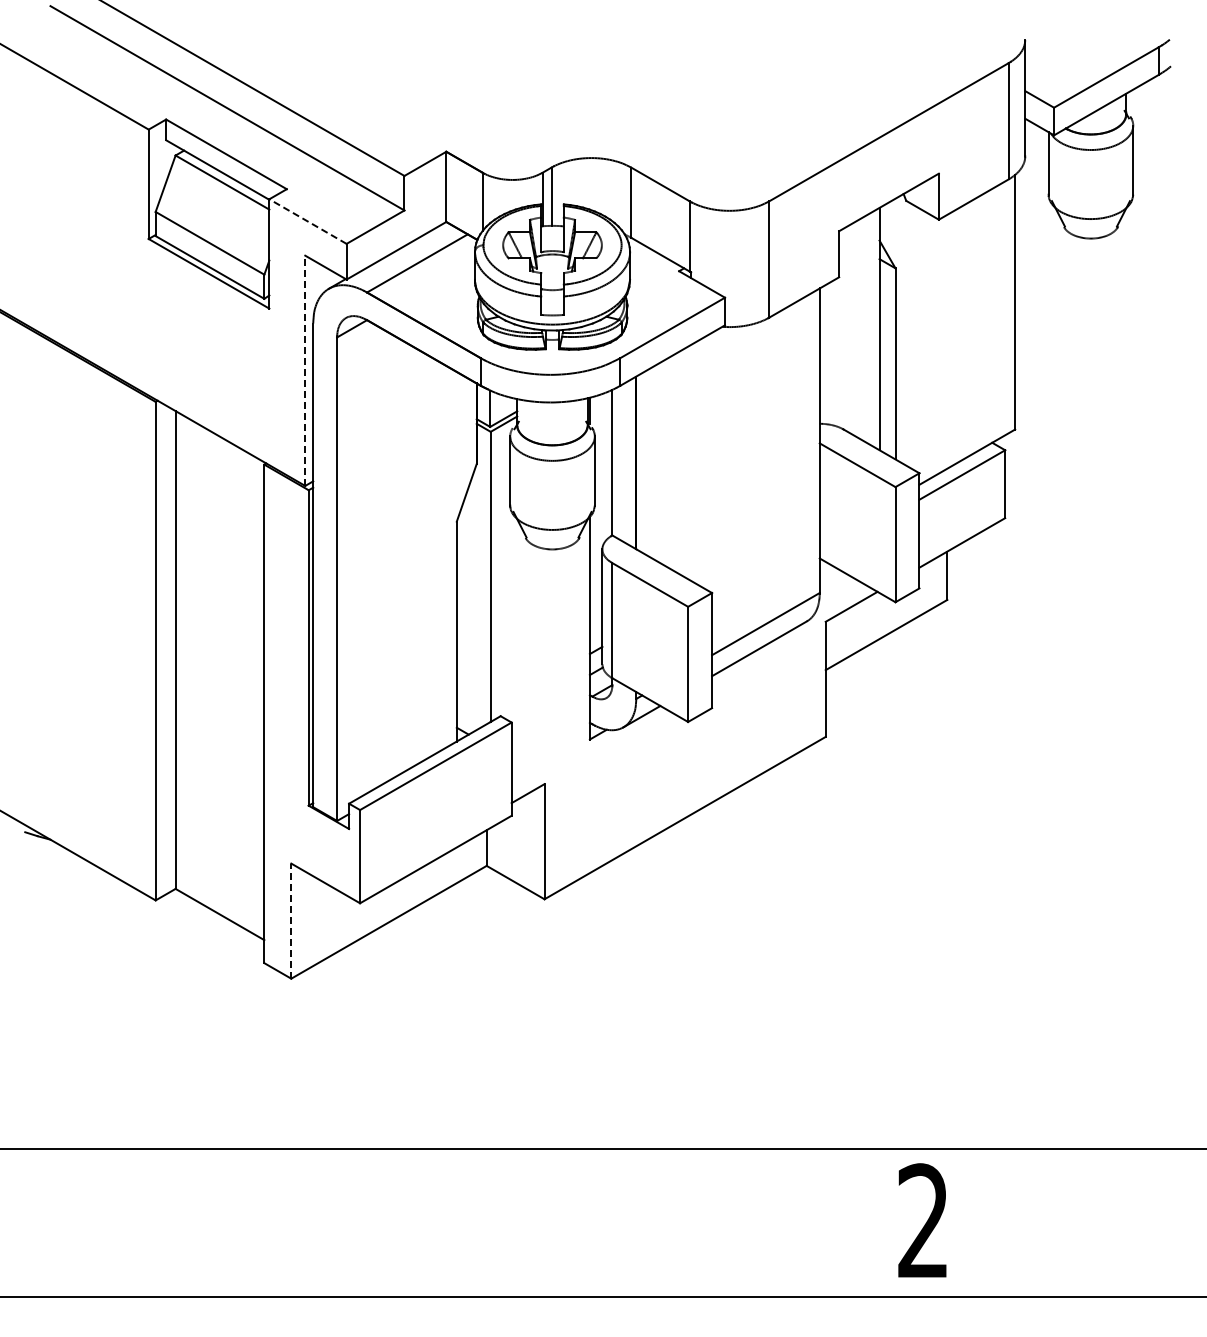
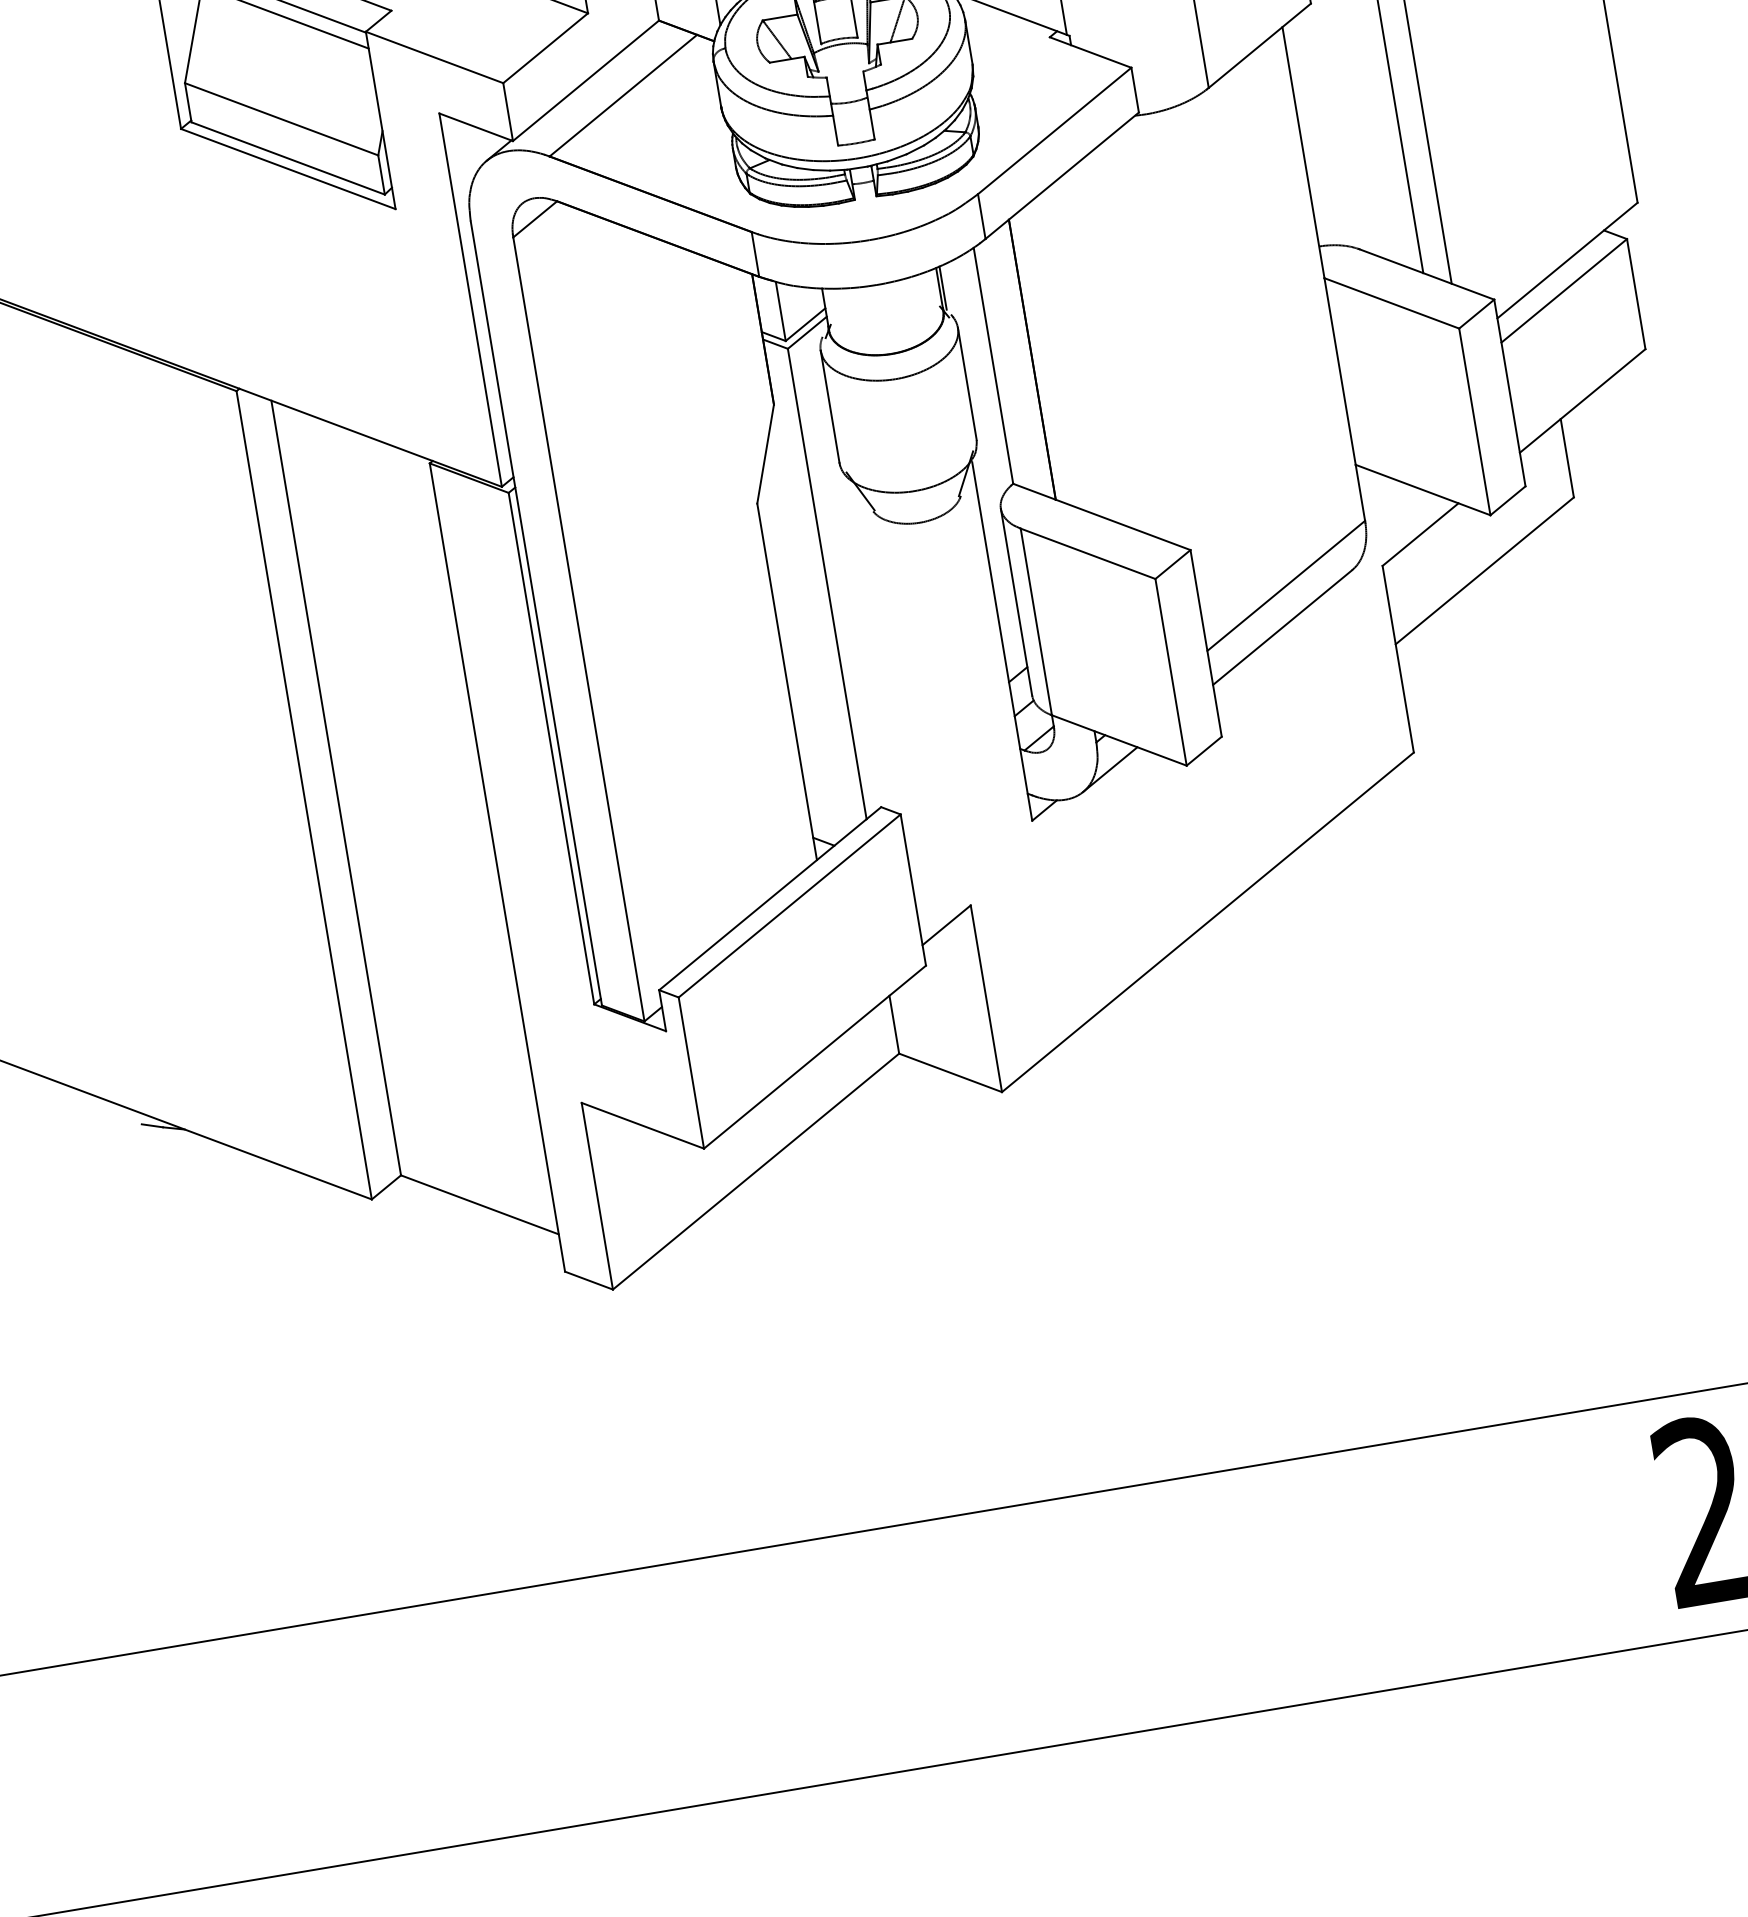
line: (308, 221) -> (435, 57), dashed -> solid
line: (305, 370) -> (470, 299), dashed -> solid
line: (291, 921) -> (597, 1196), dashed -> solid

